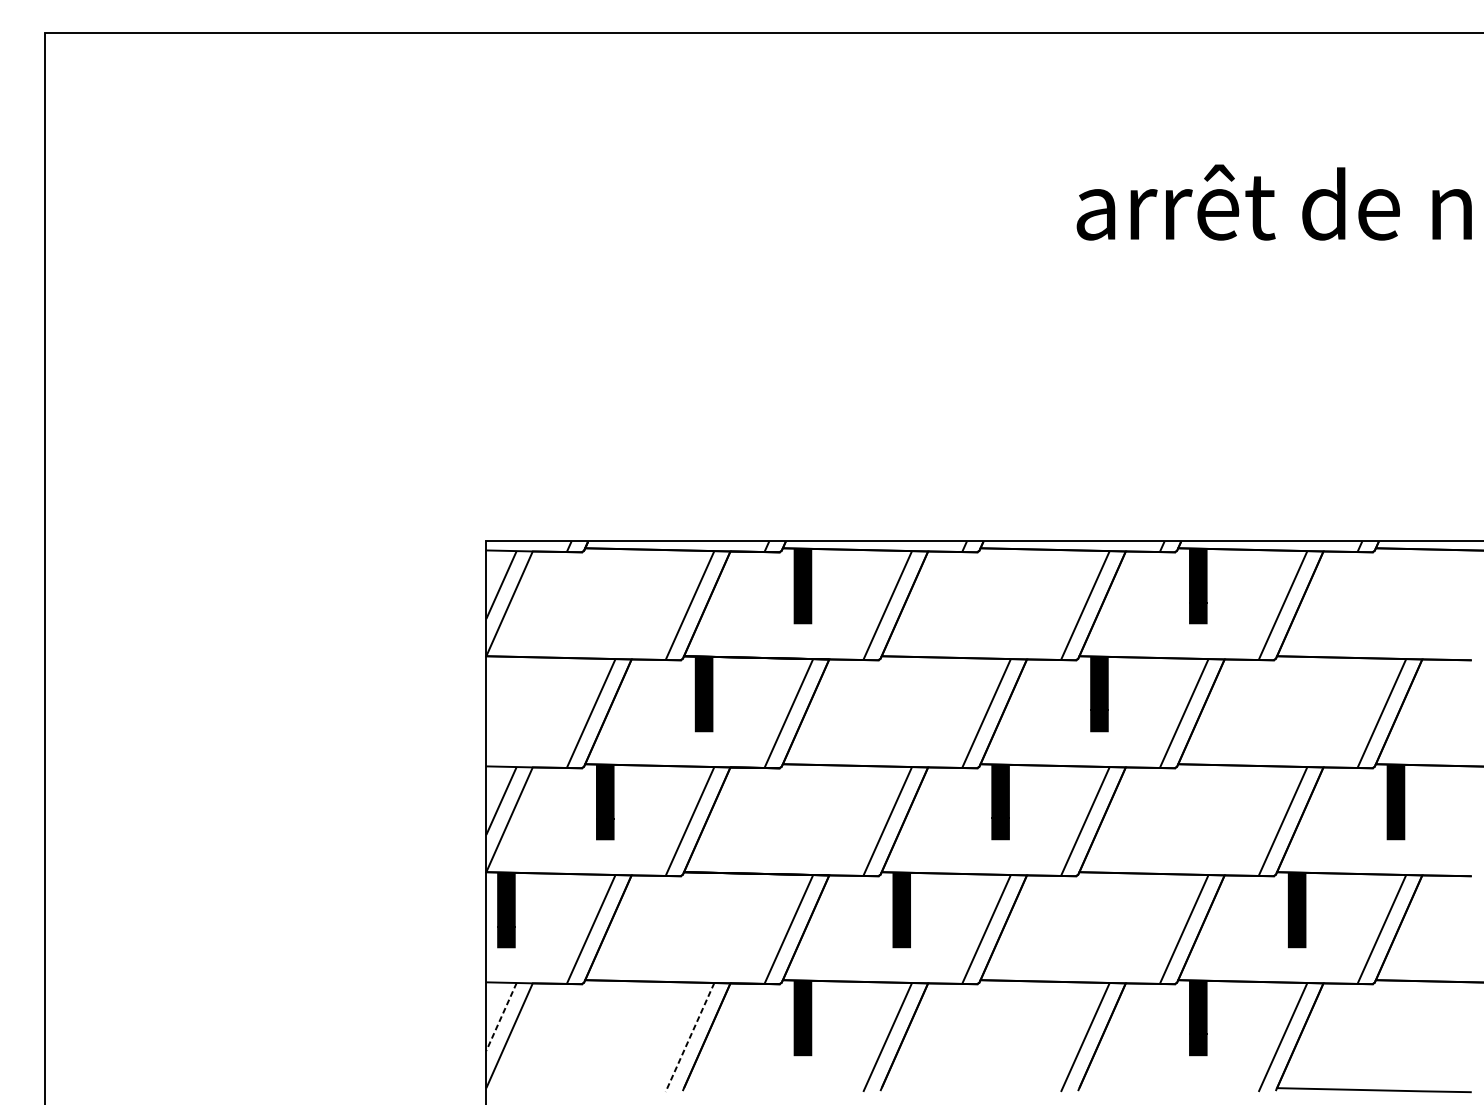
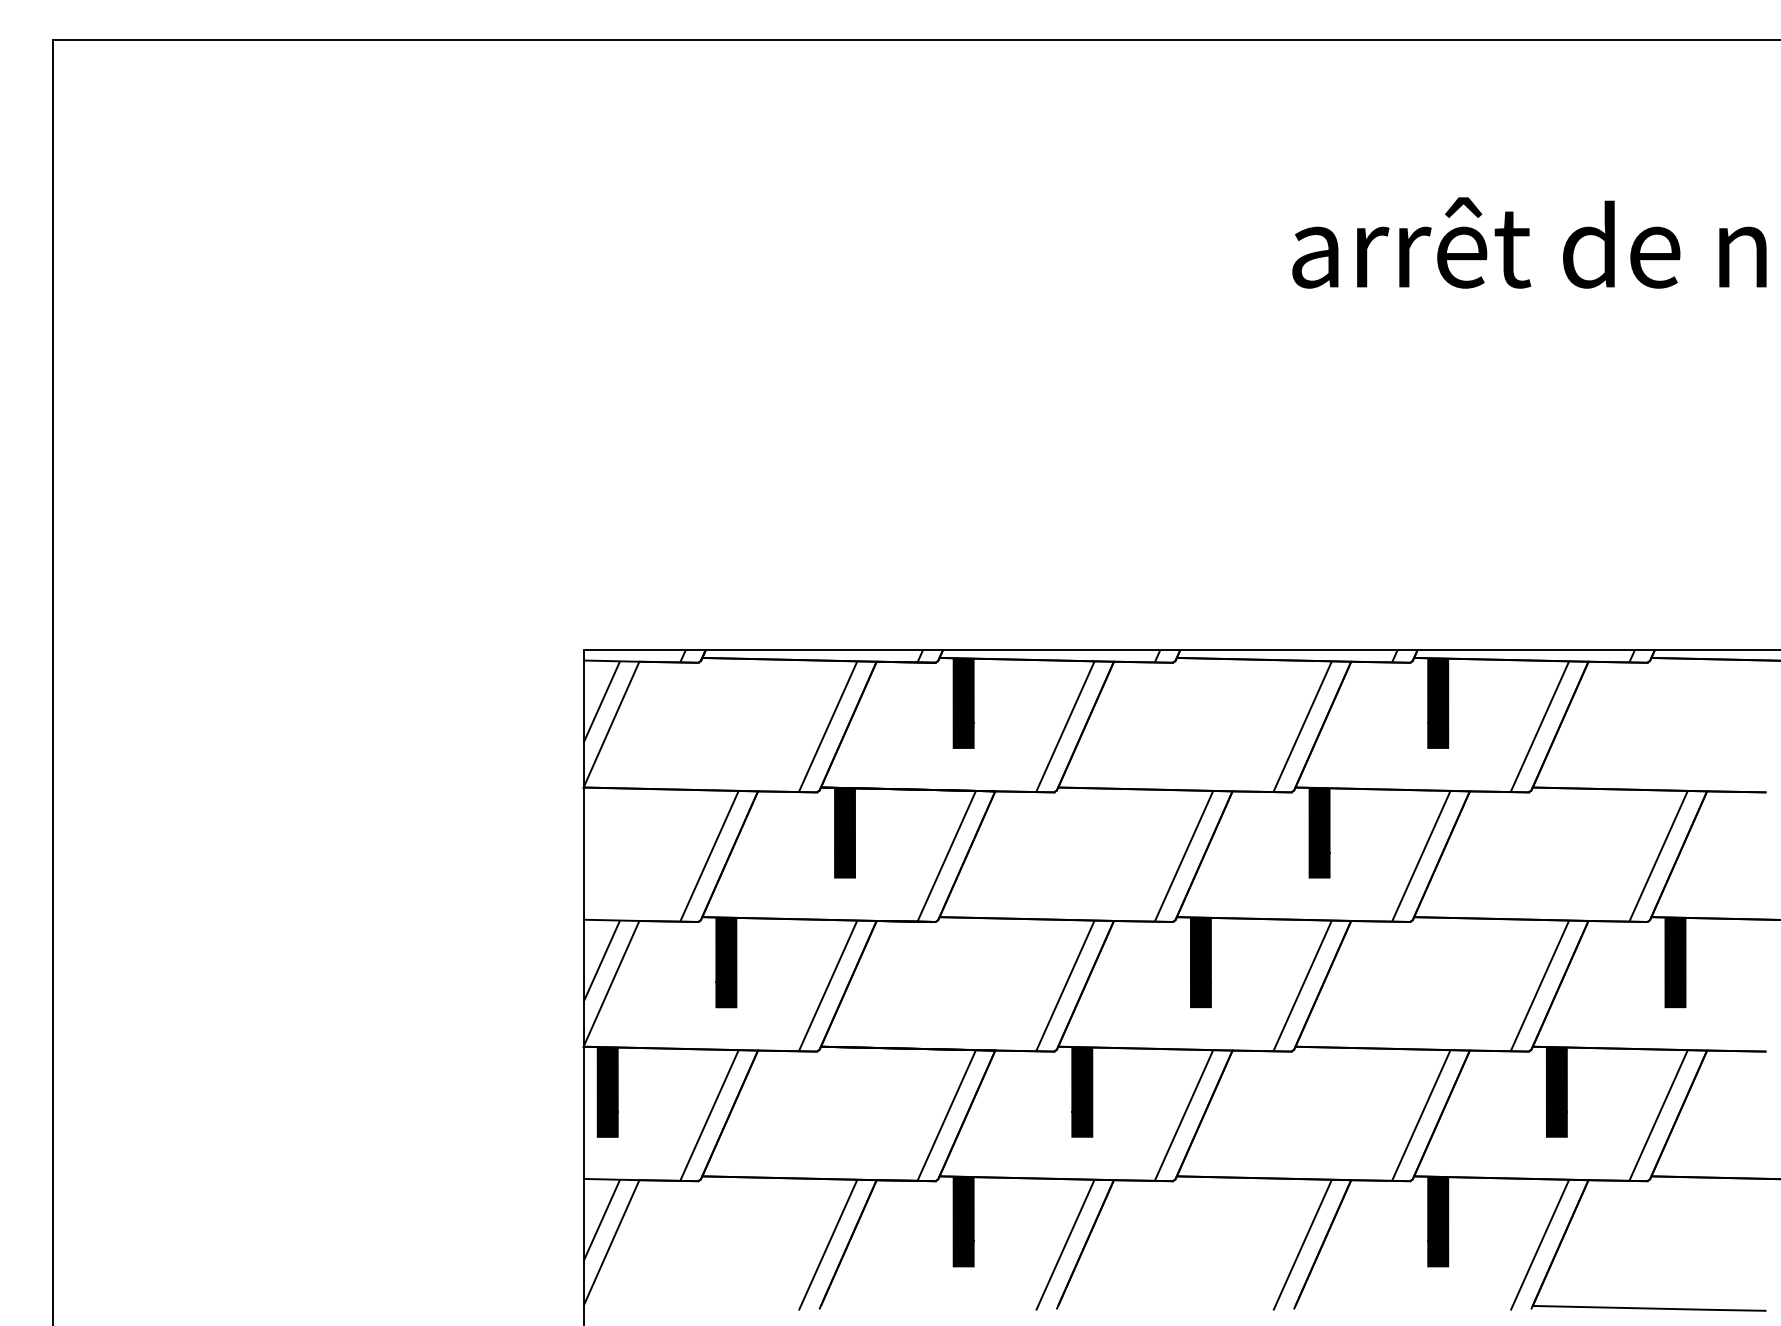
line: (501, 1016) -> (601, 1220), dashed -> solid
line: (690, 1037) -> (828, 1245), dashed -> solid

